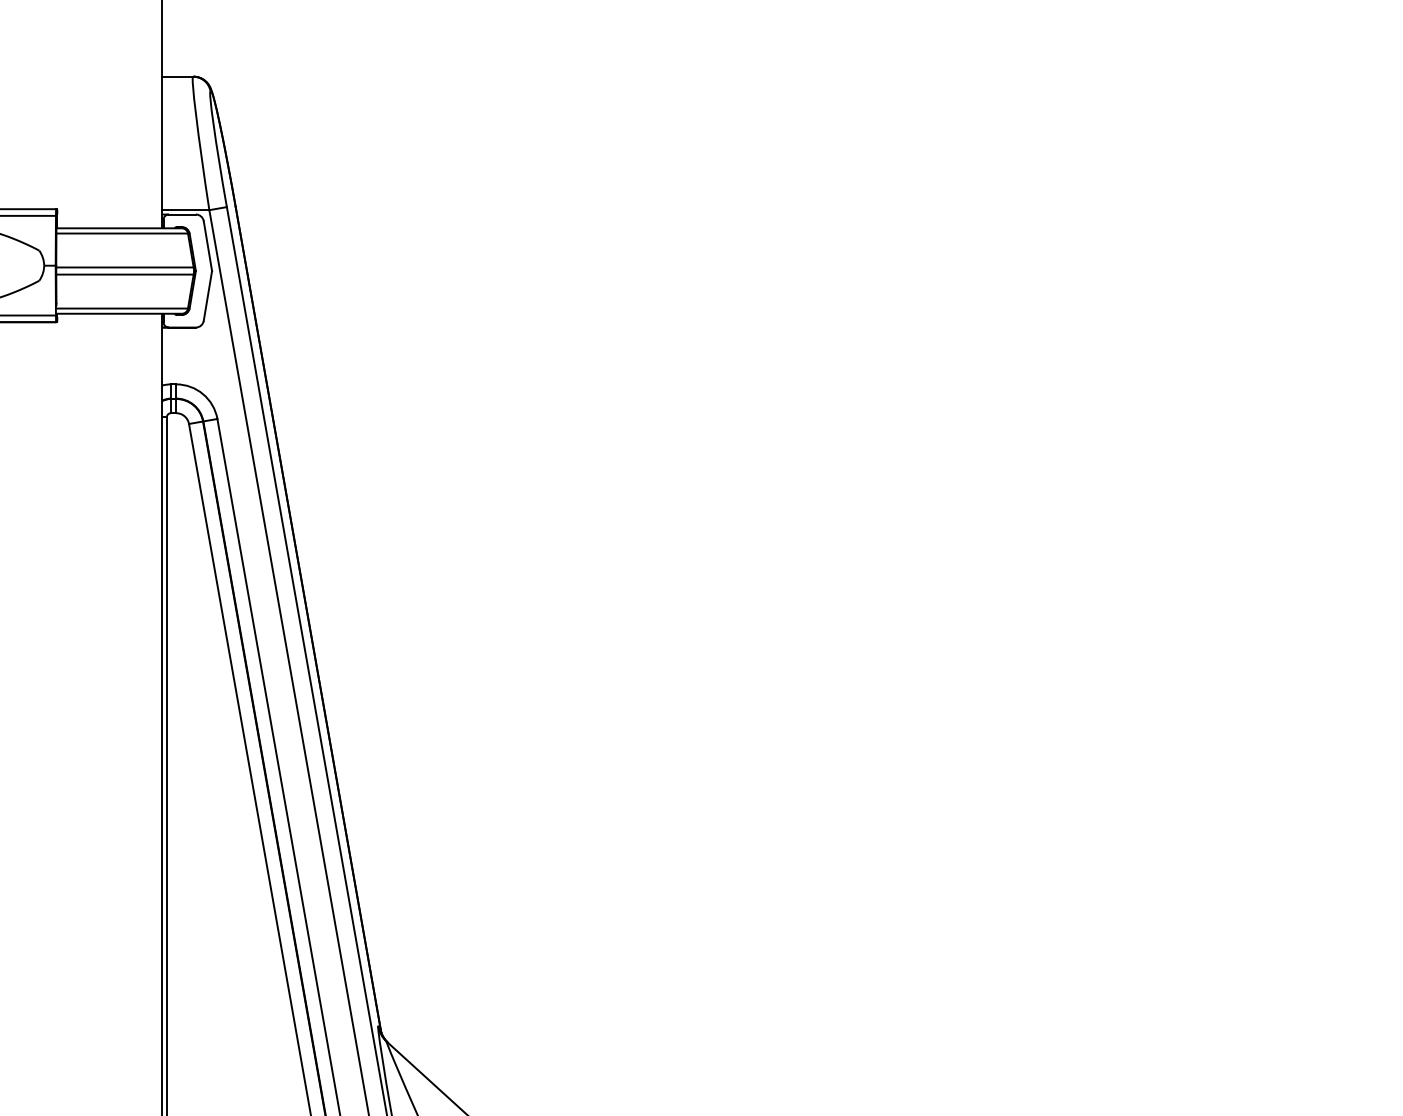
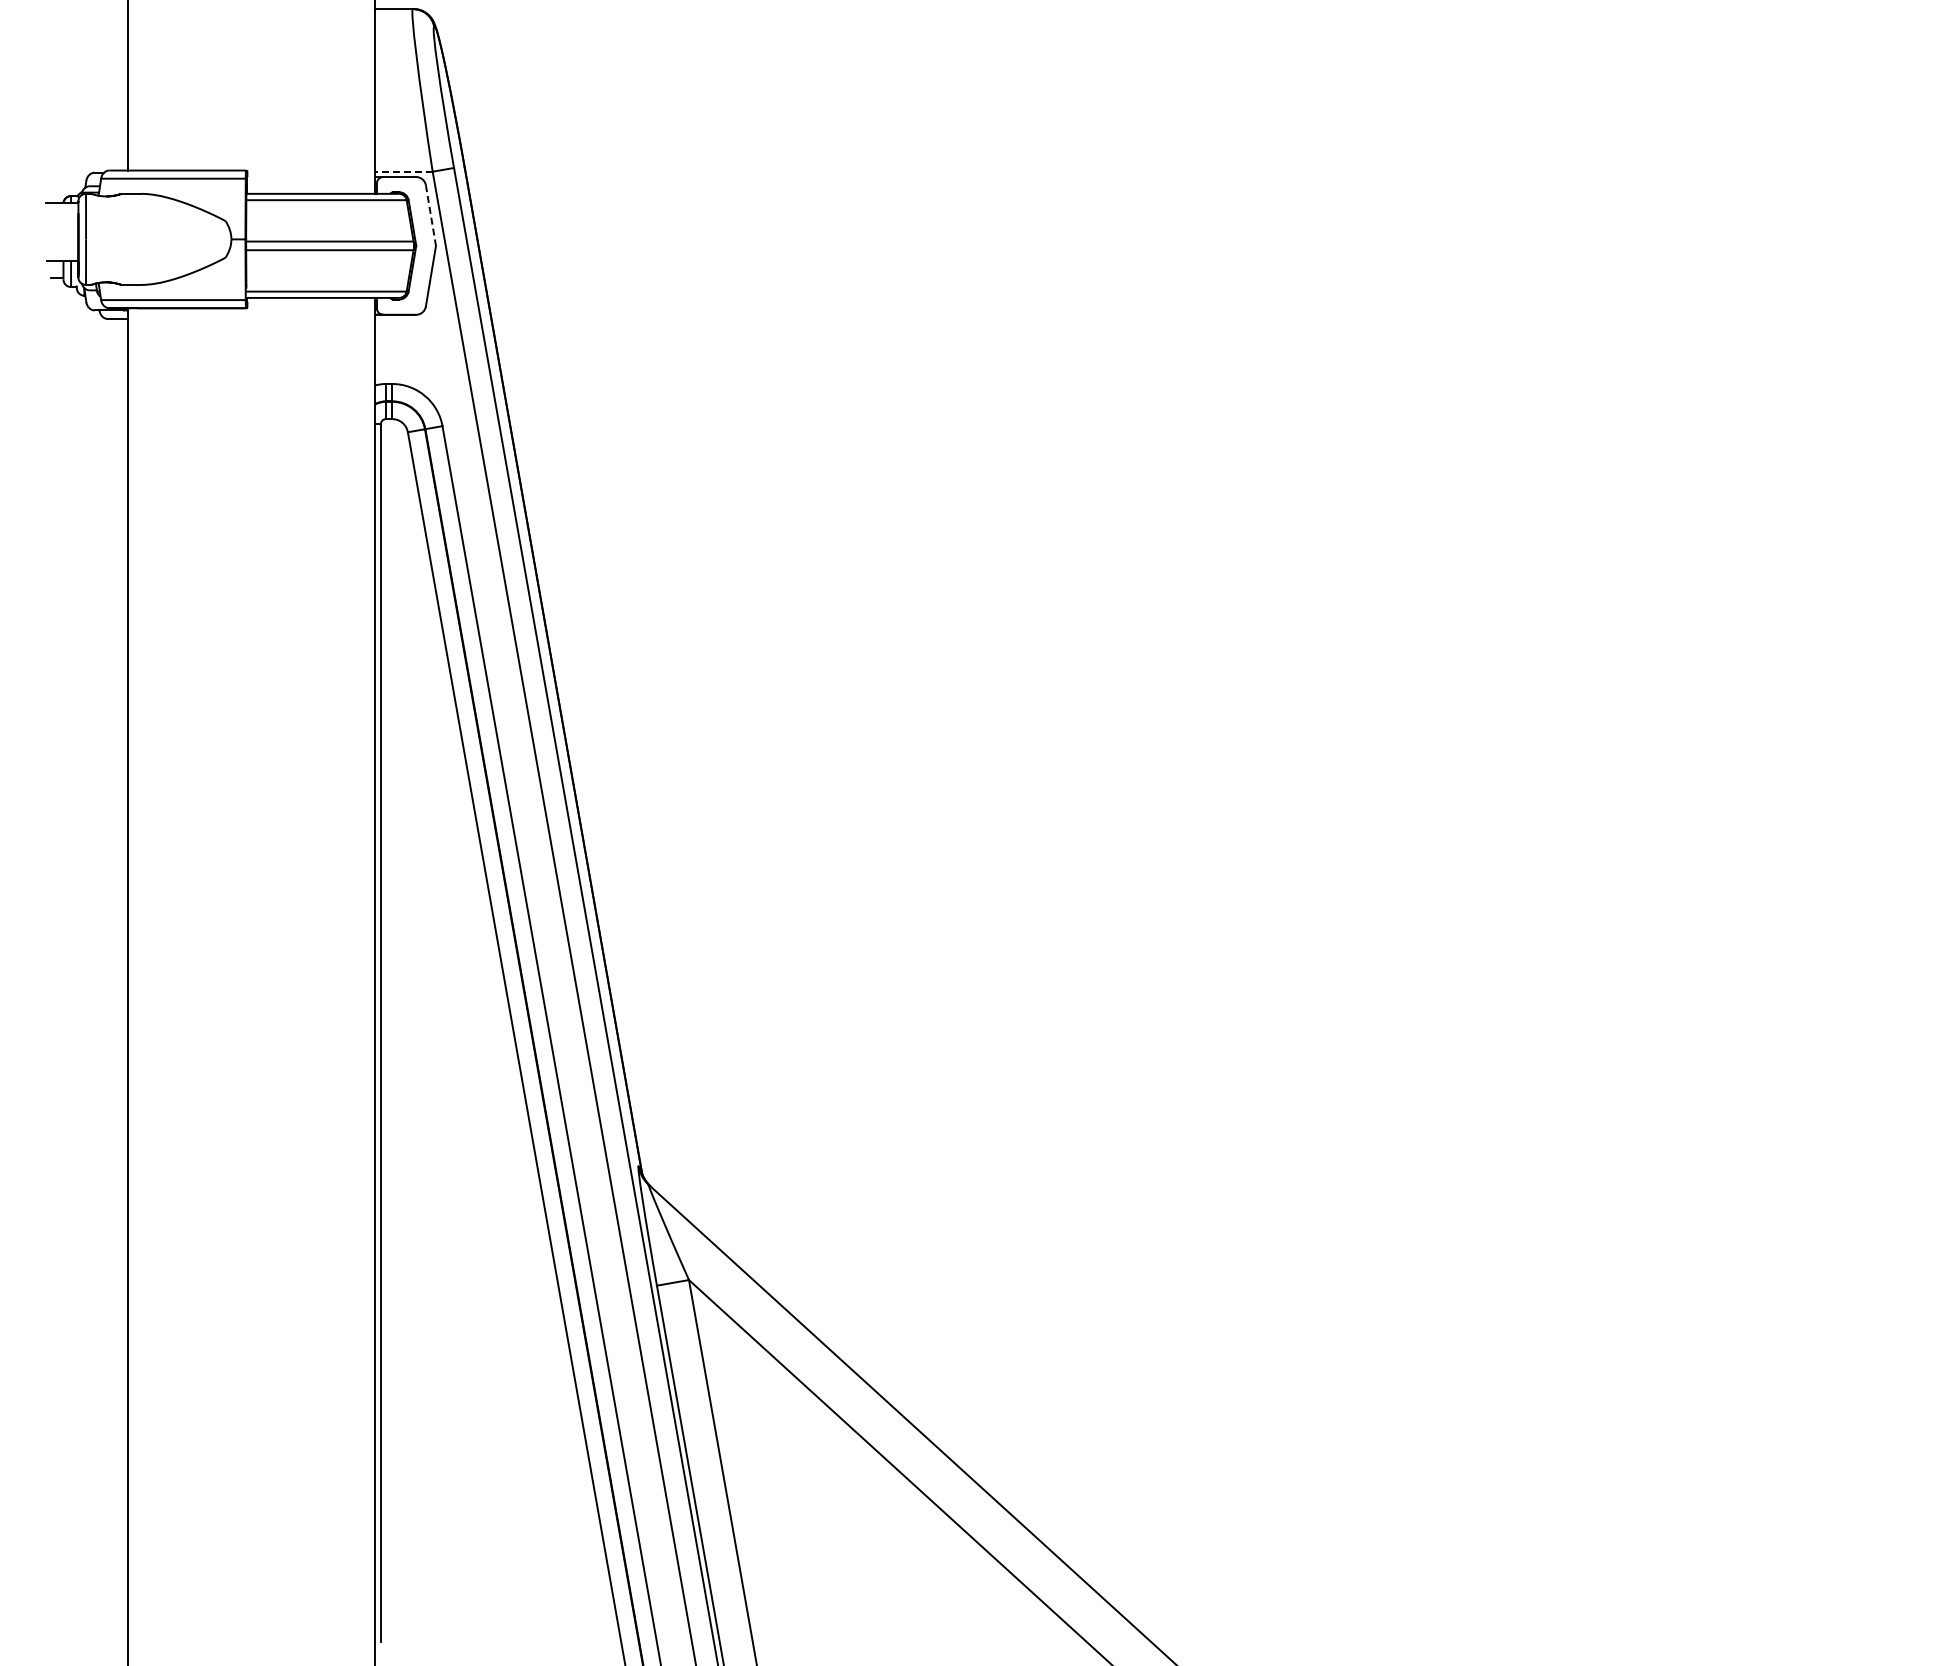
line: (186, 209) -> (404, 171), solid -> dashed
line: (207, 246) -> (430, 215), solid -> dashed

